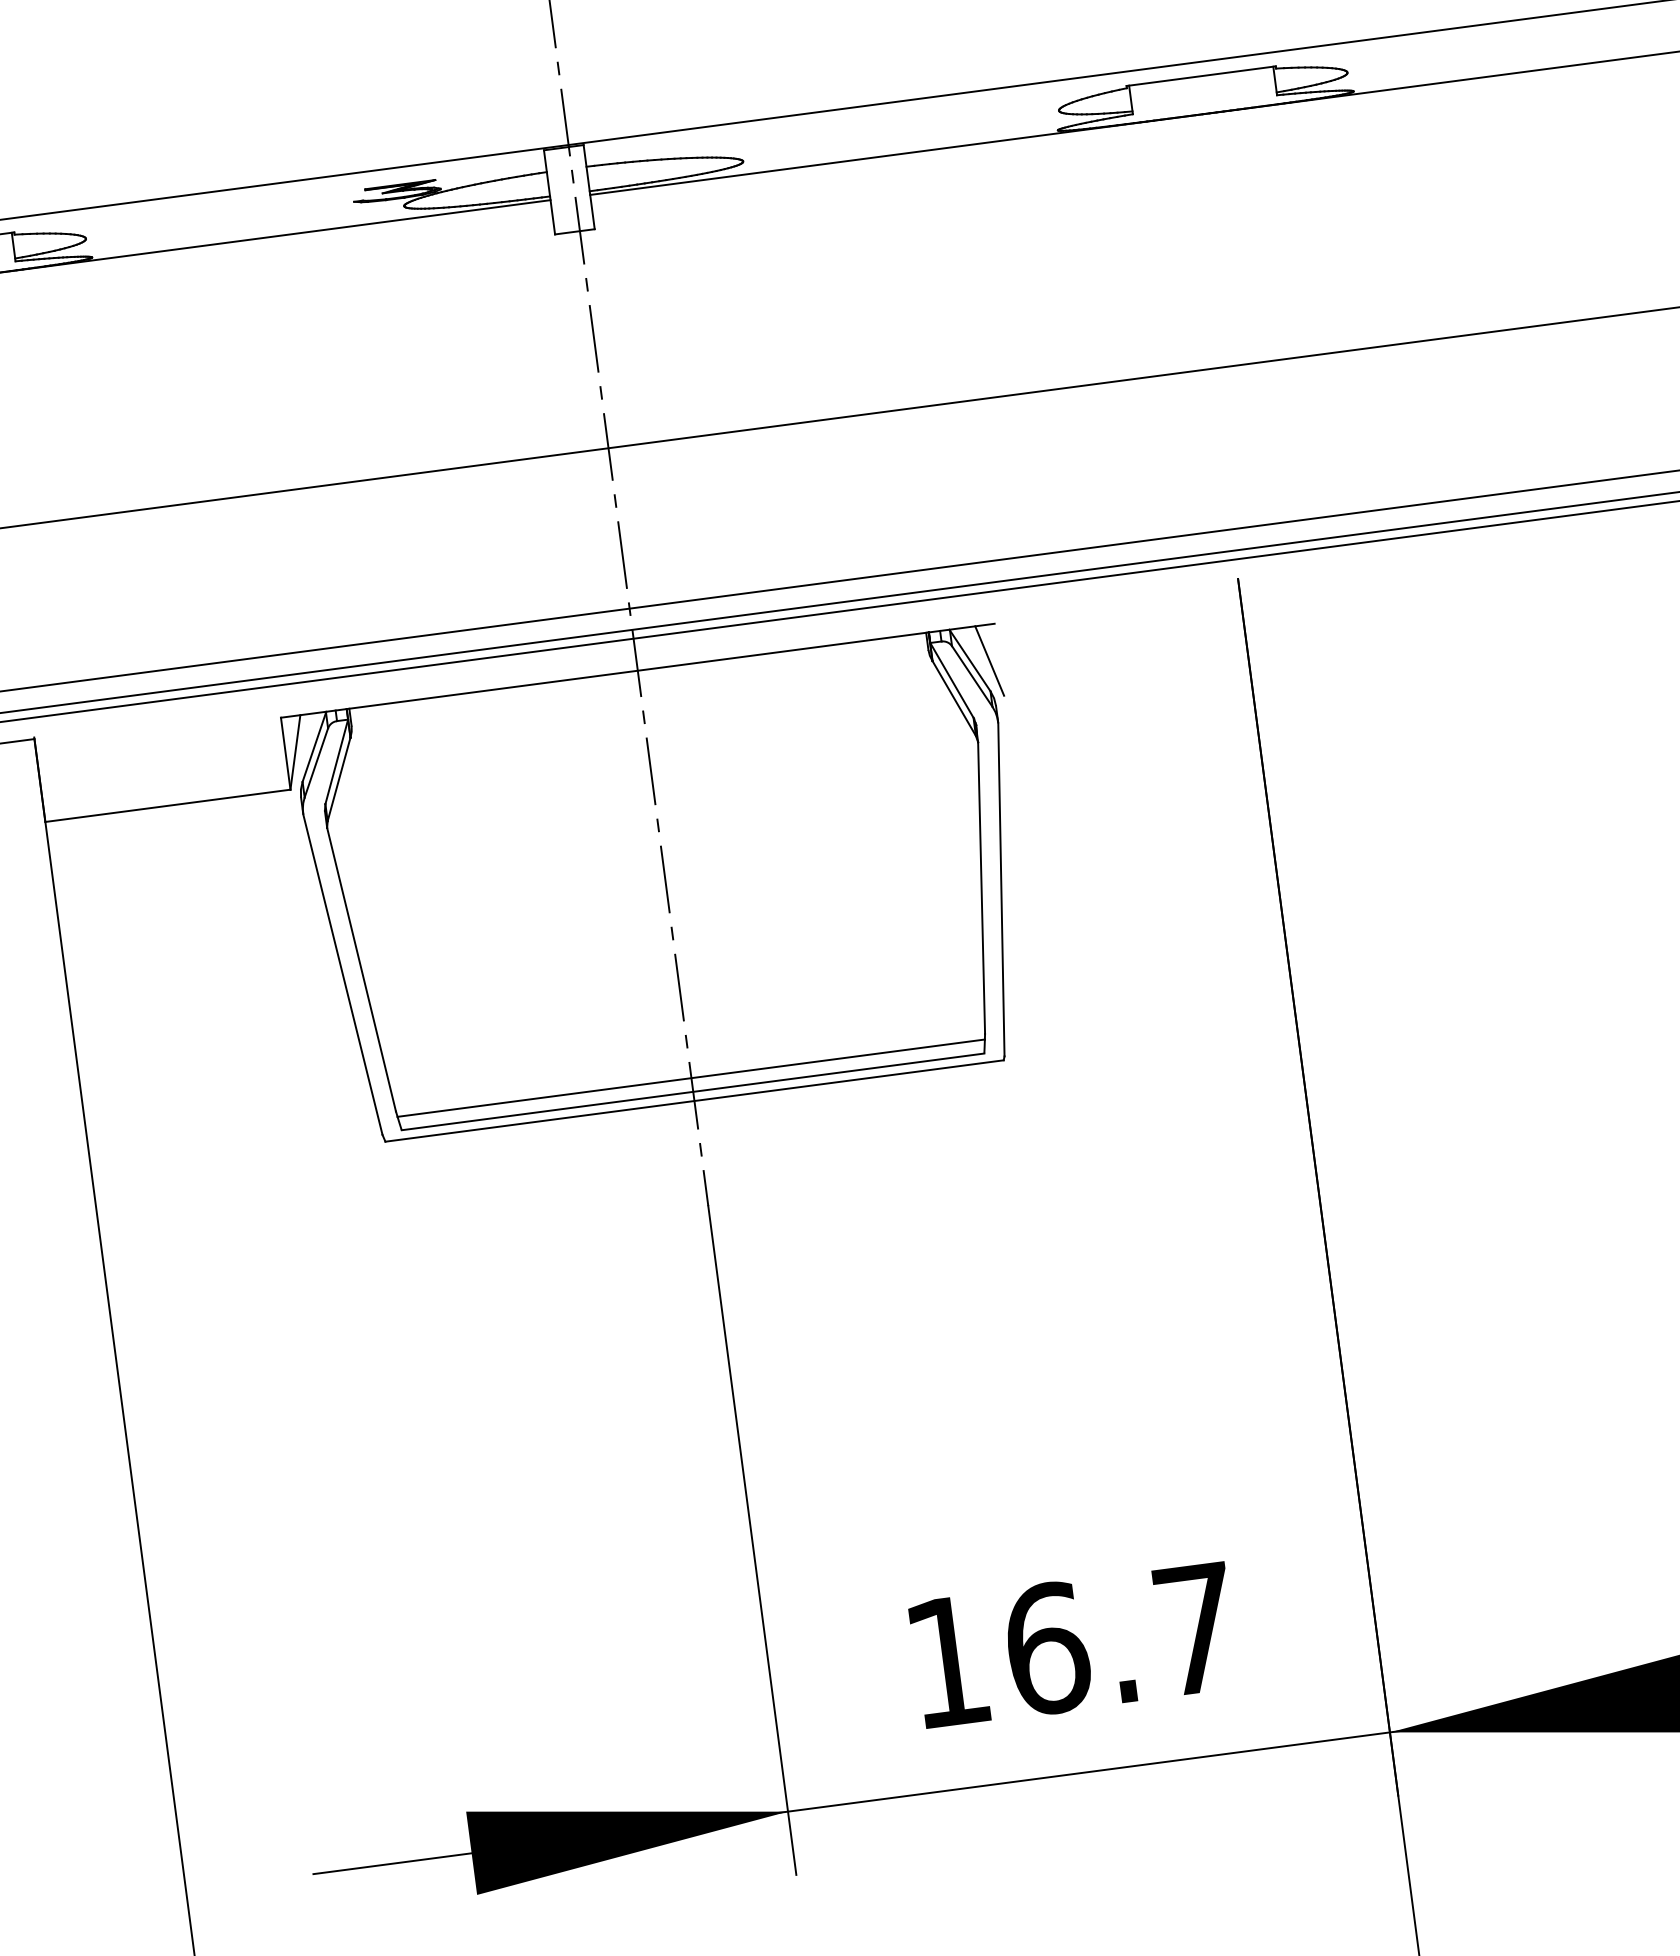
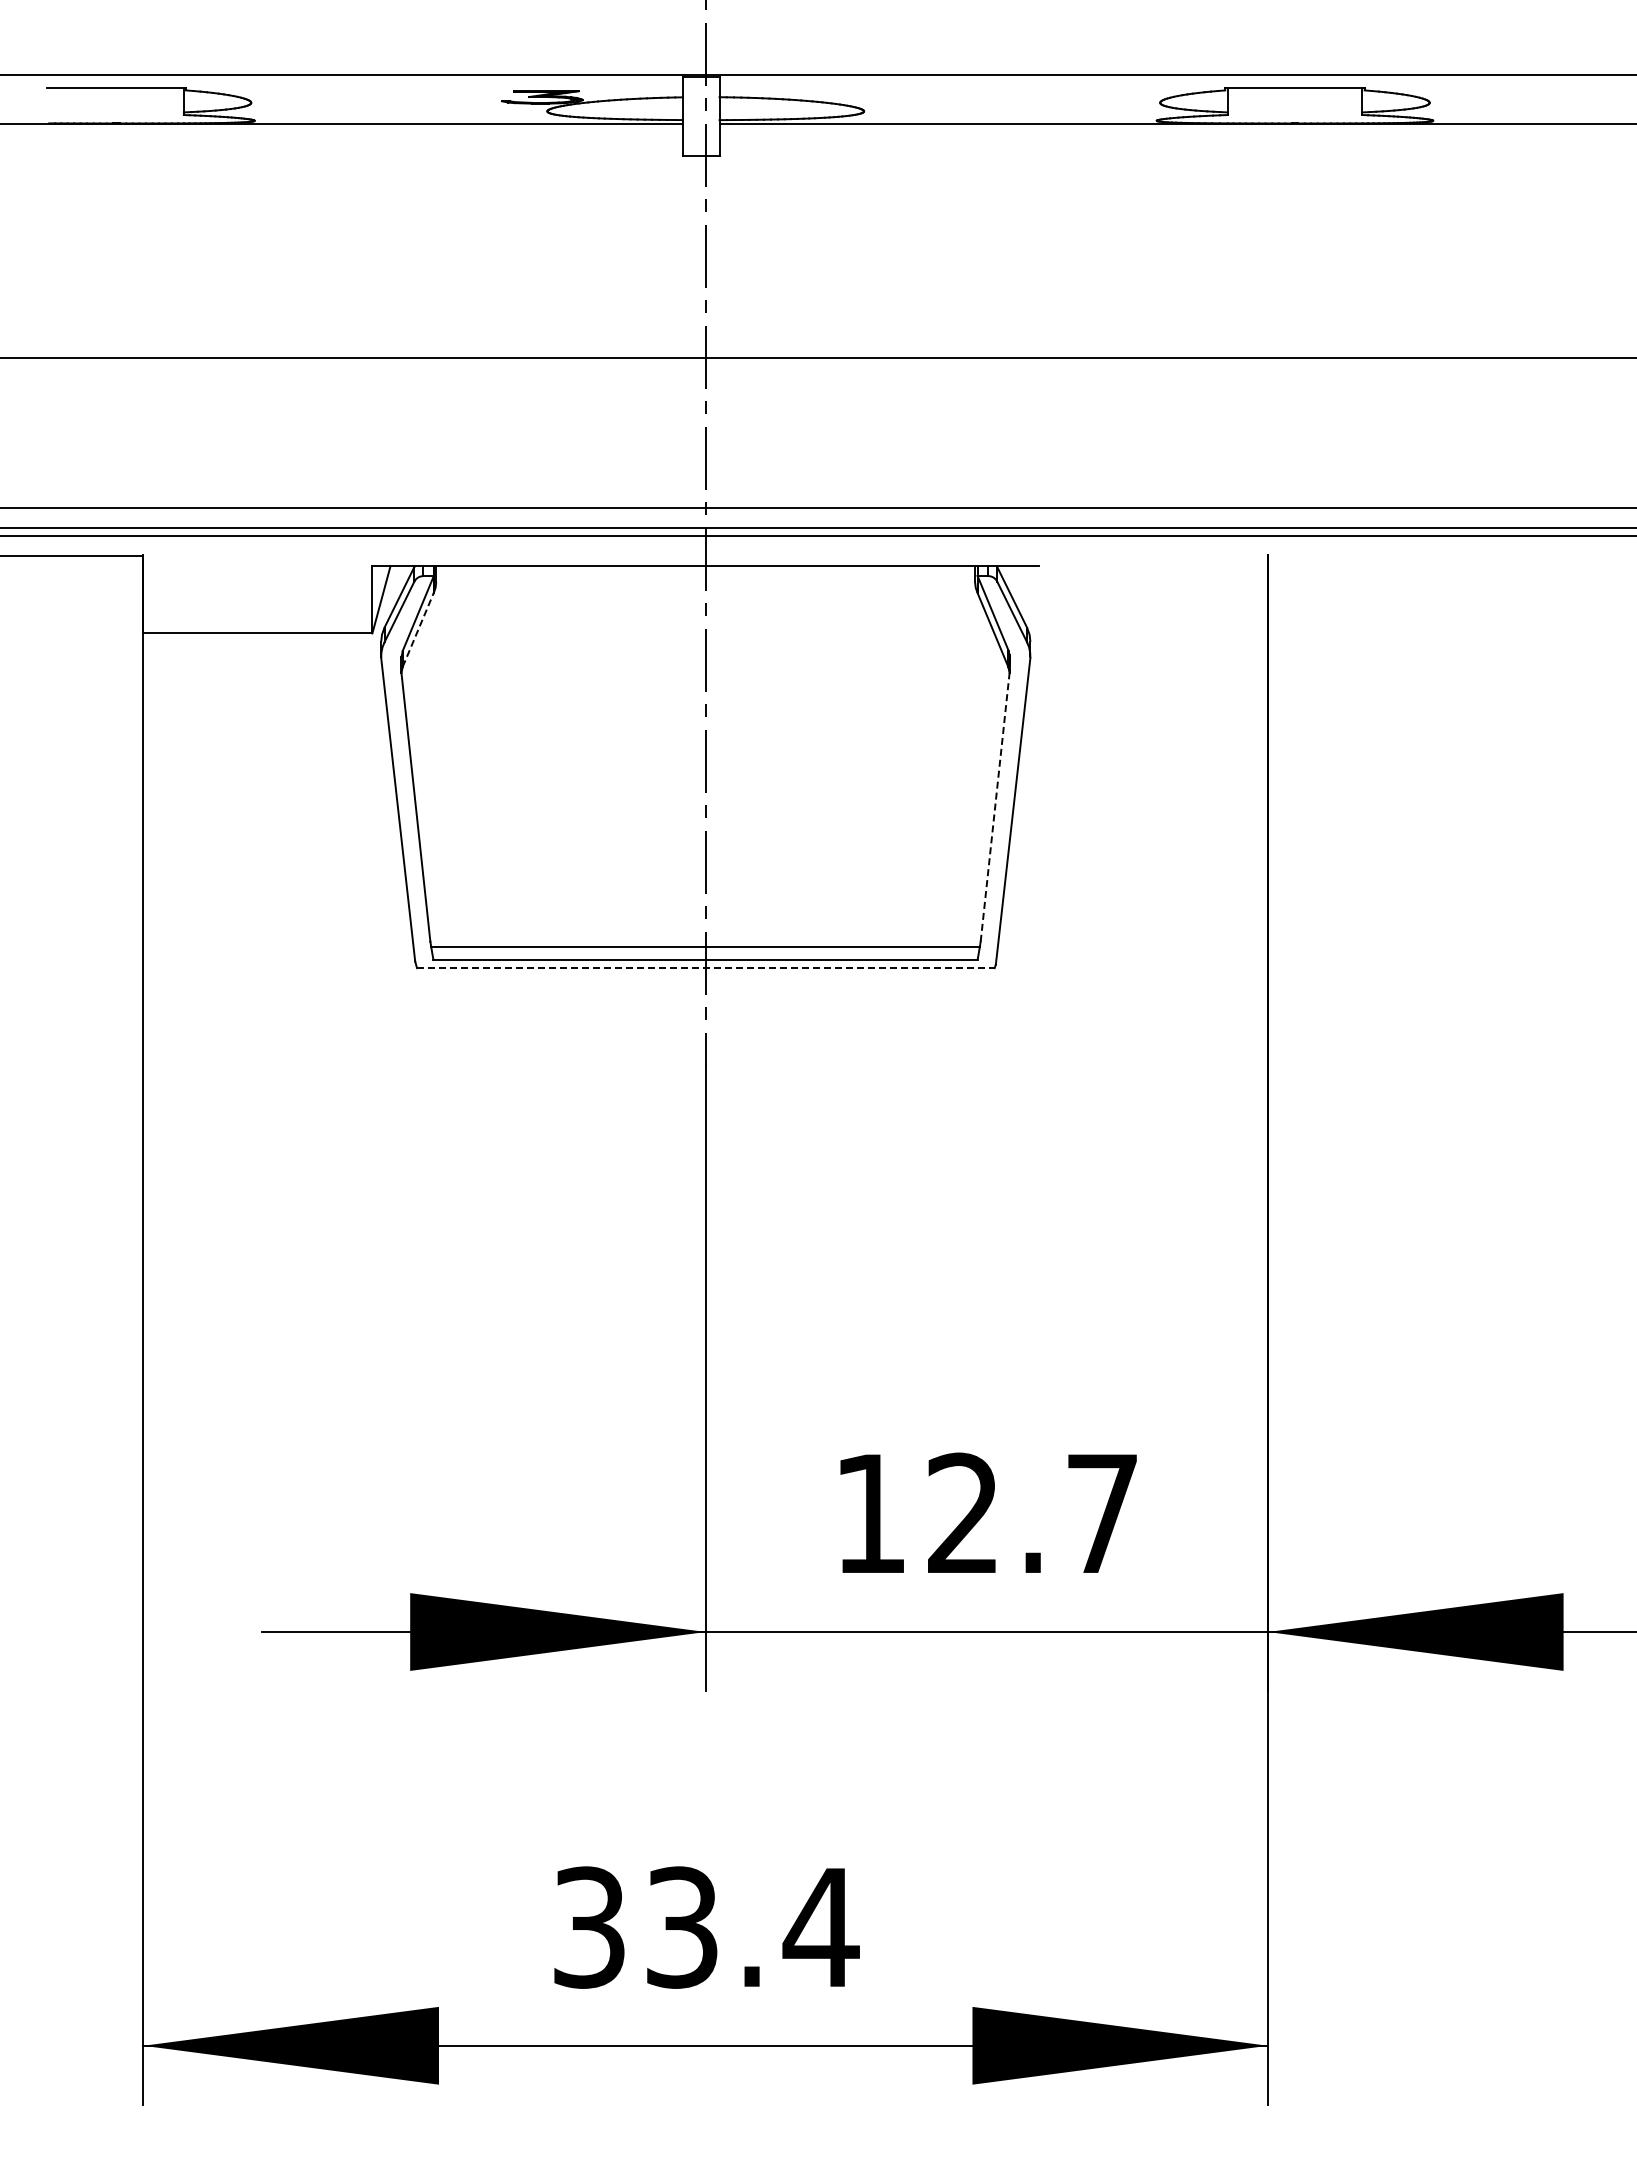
line: (989, 660) -> (1029, 599), removed
line: (339, 778) -> (418, 629), solid -> dashed
line: (981, 887) -> (995, 806), solid -> dashed
line: (694, 1101) -> (705, 968), solid -> dashed
text: (1047, 1648) -> (963, 1513), 16.7 -> 12.7

